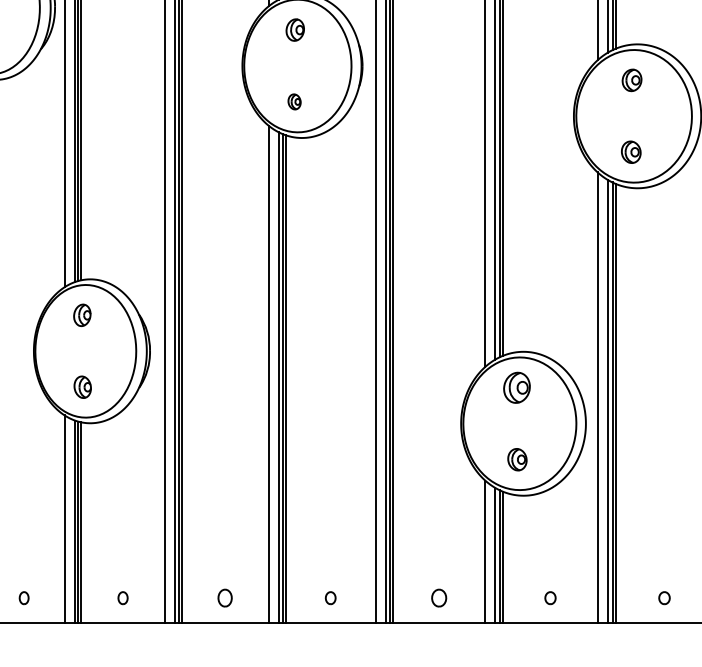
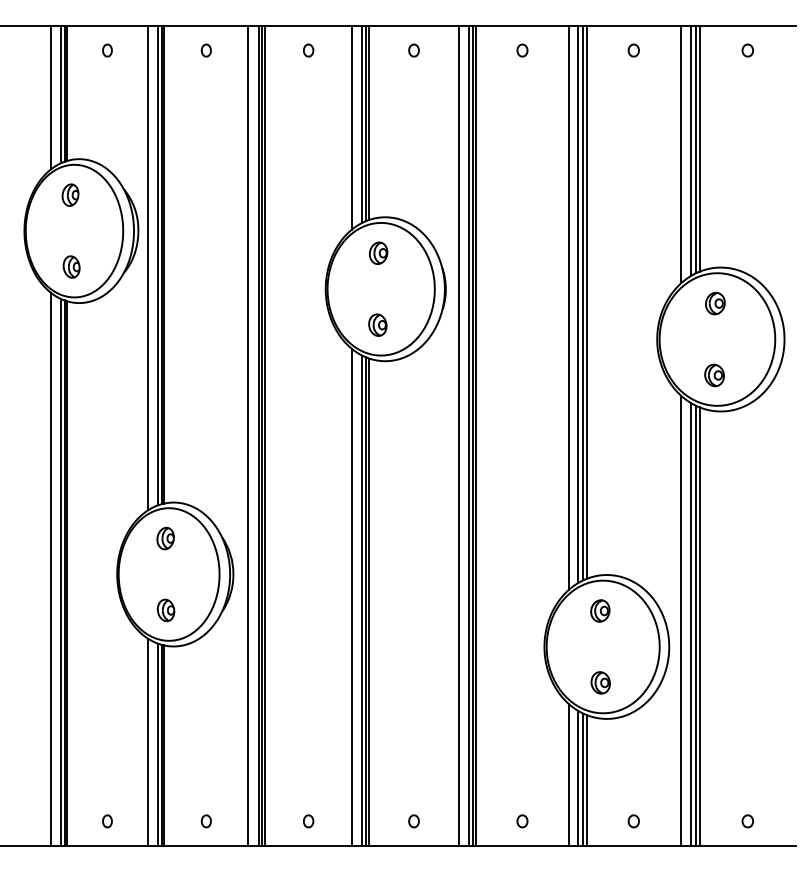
part: (294, 101) -> (377, 324), size x1.43
part: (517, 387) -> (600, 610), size x0.71
part: (225, 598) -> (308, 821), size x0.71
part: (439, 598) -> (522, 821), size x0.71

